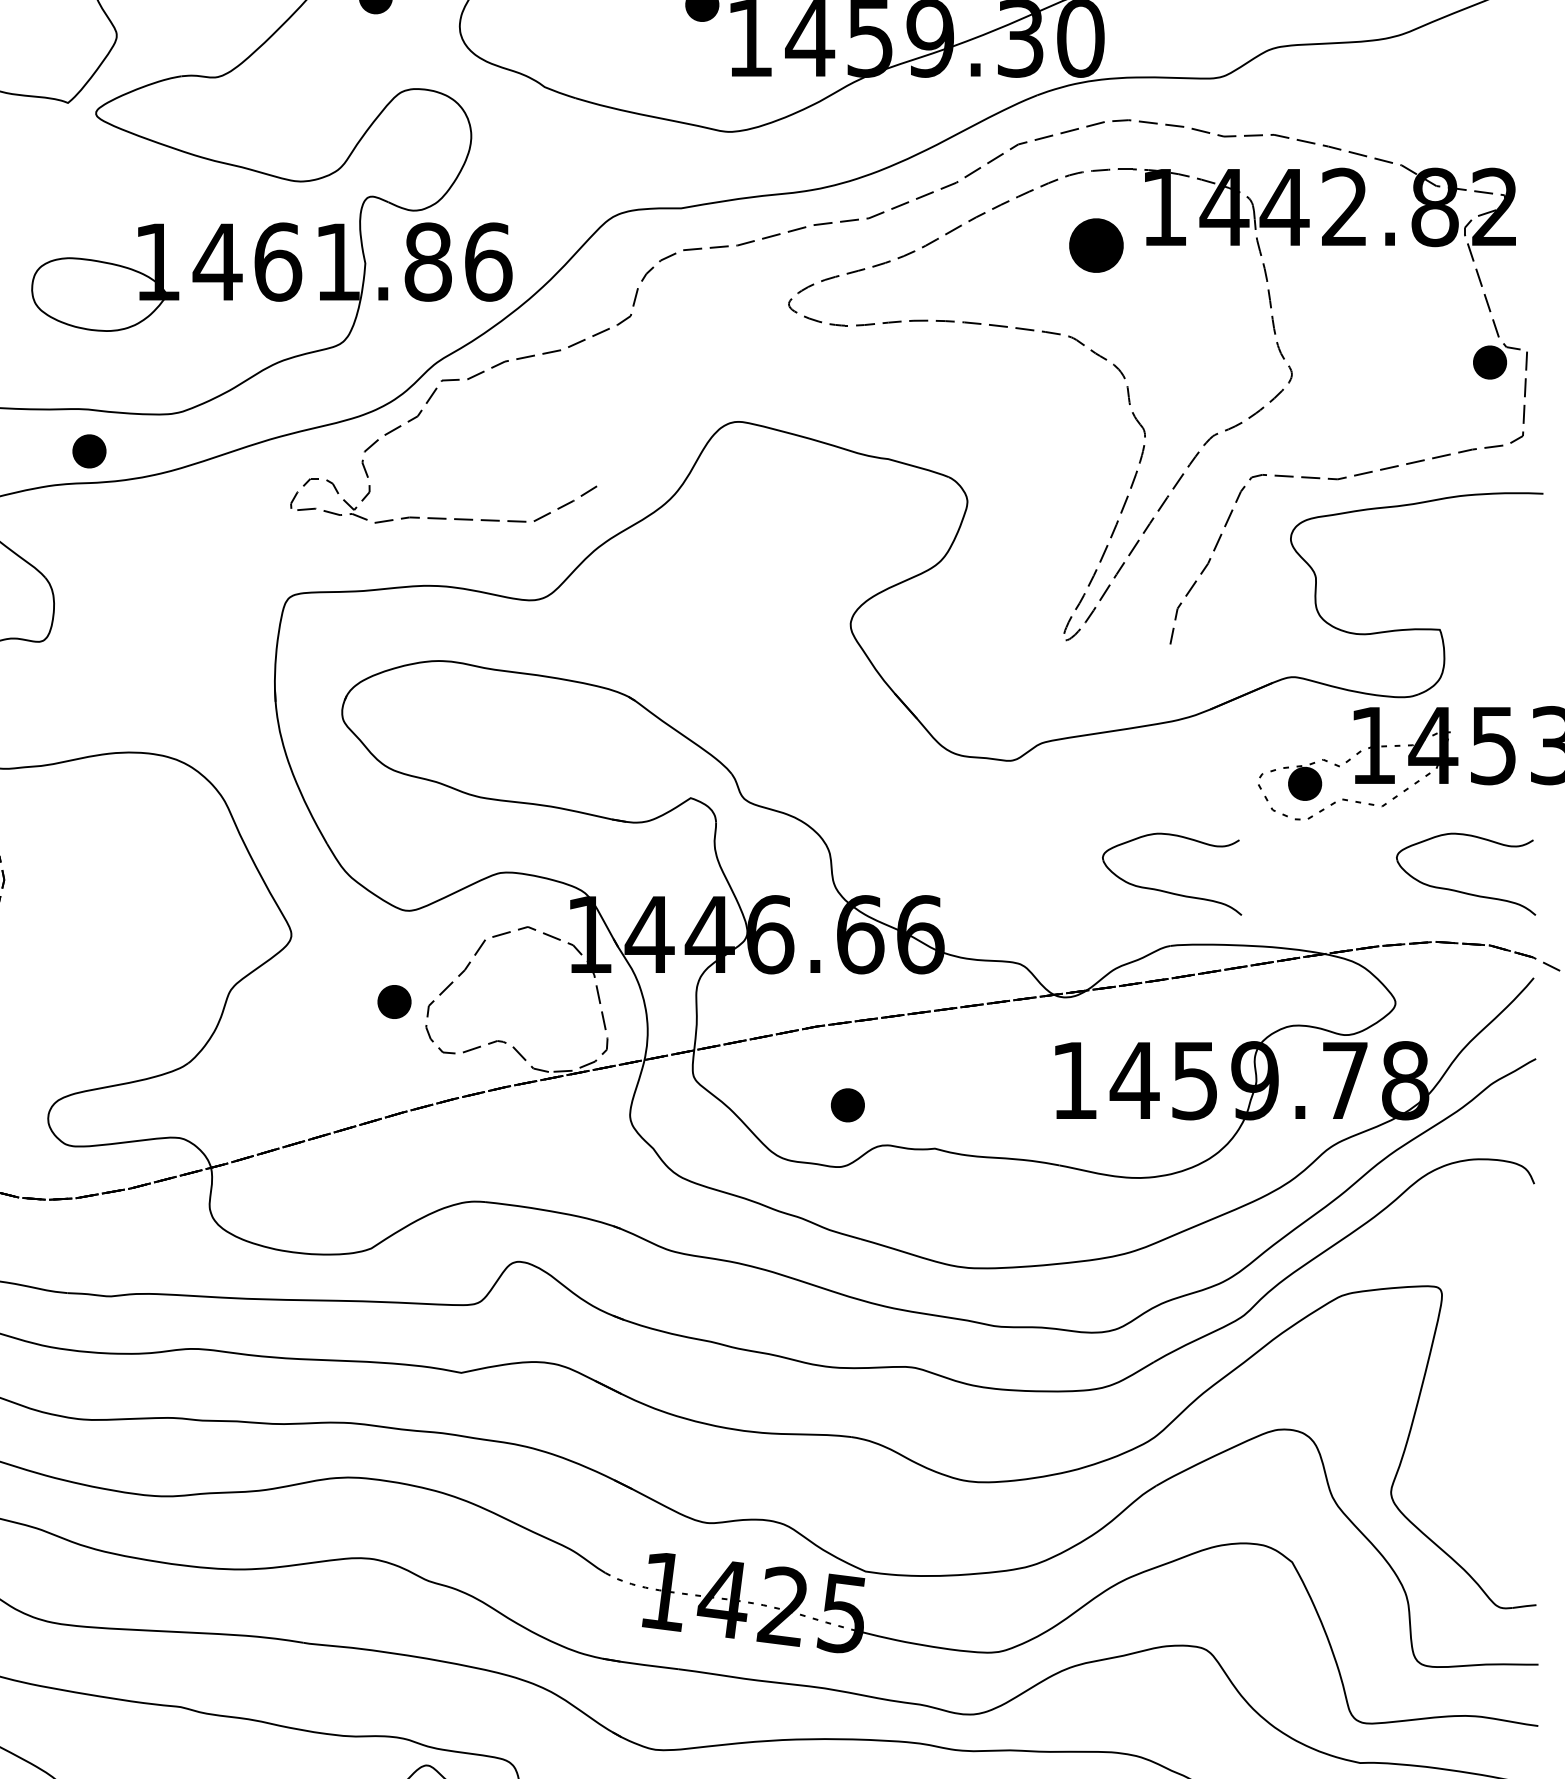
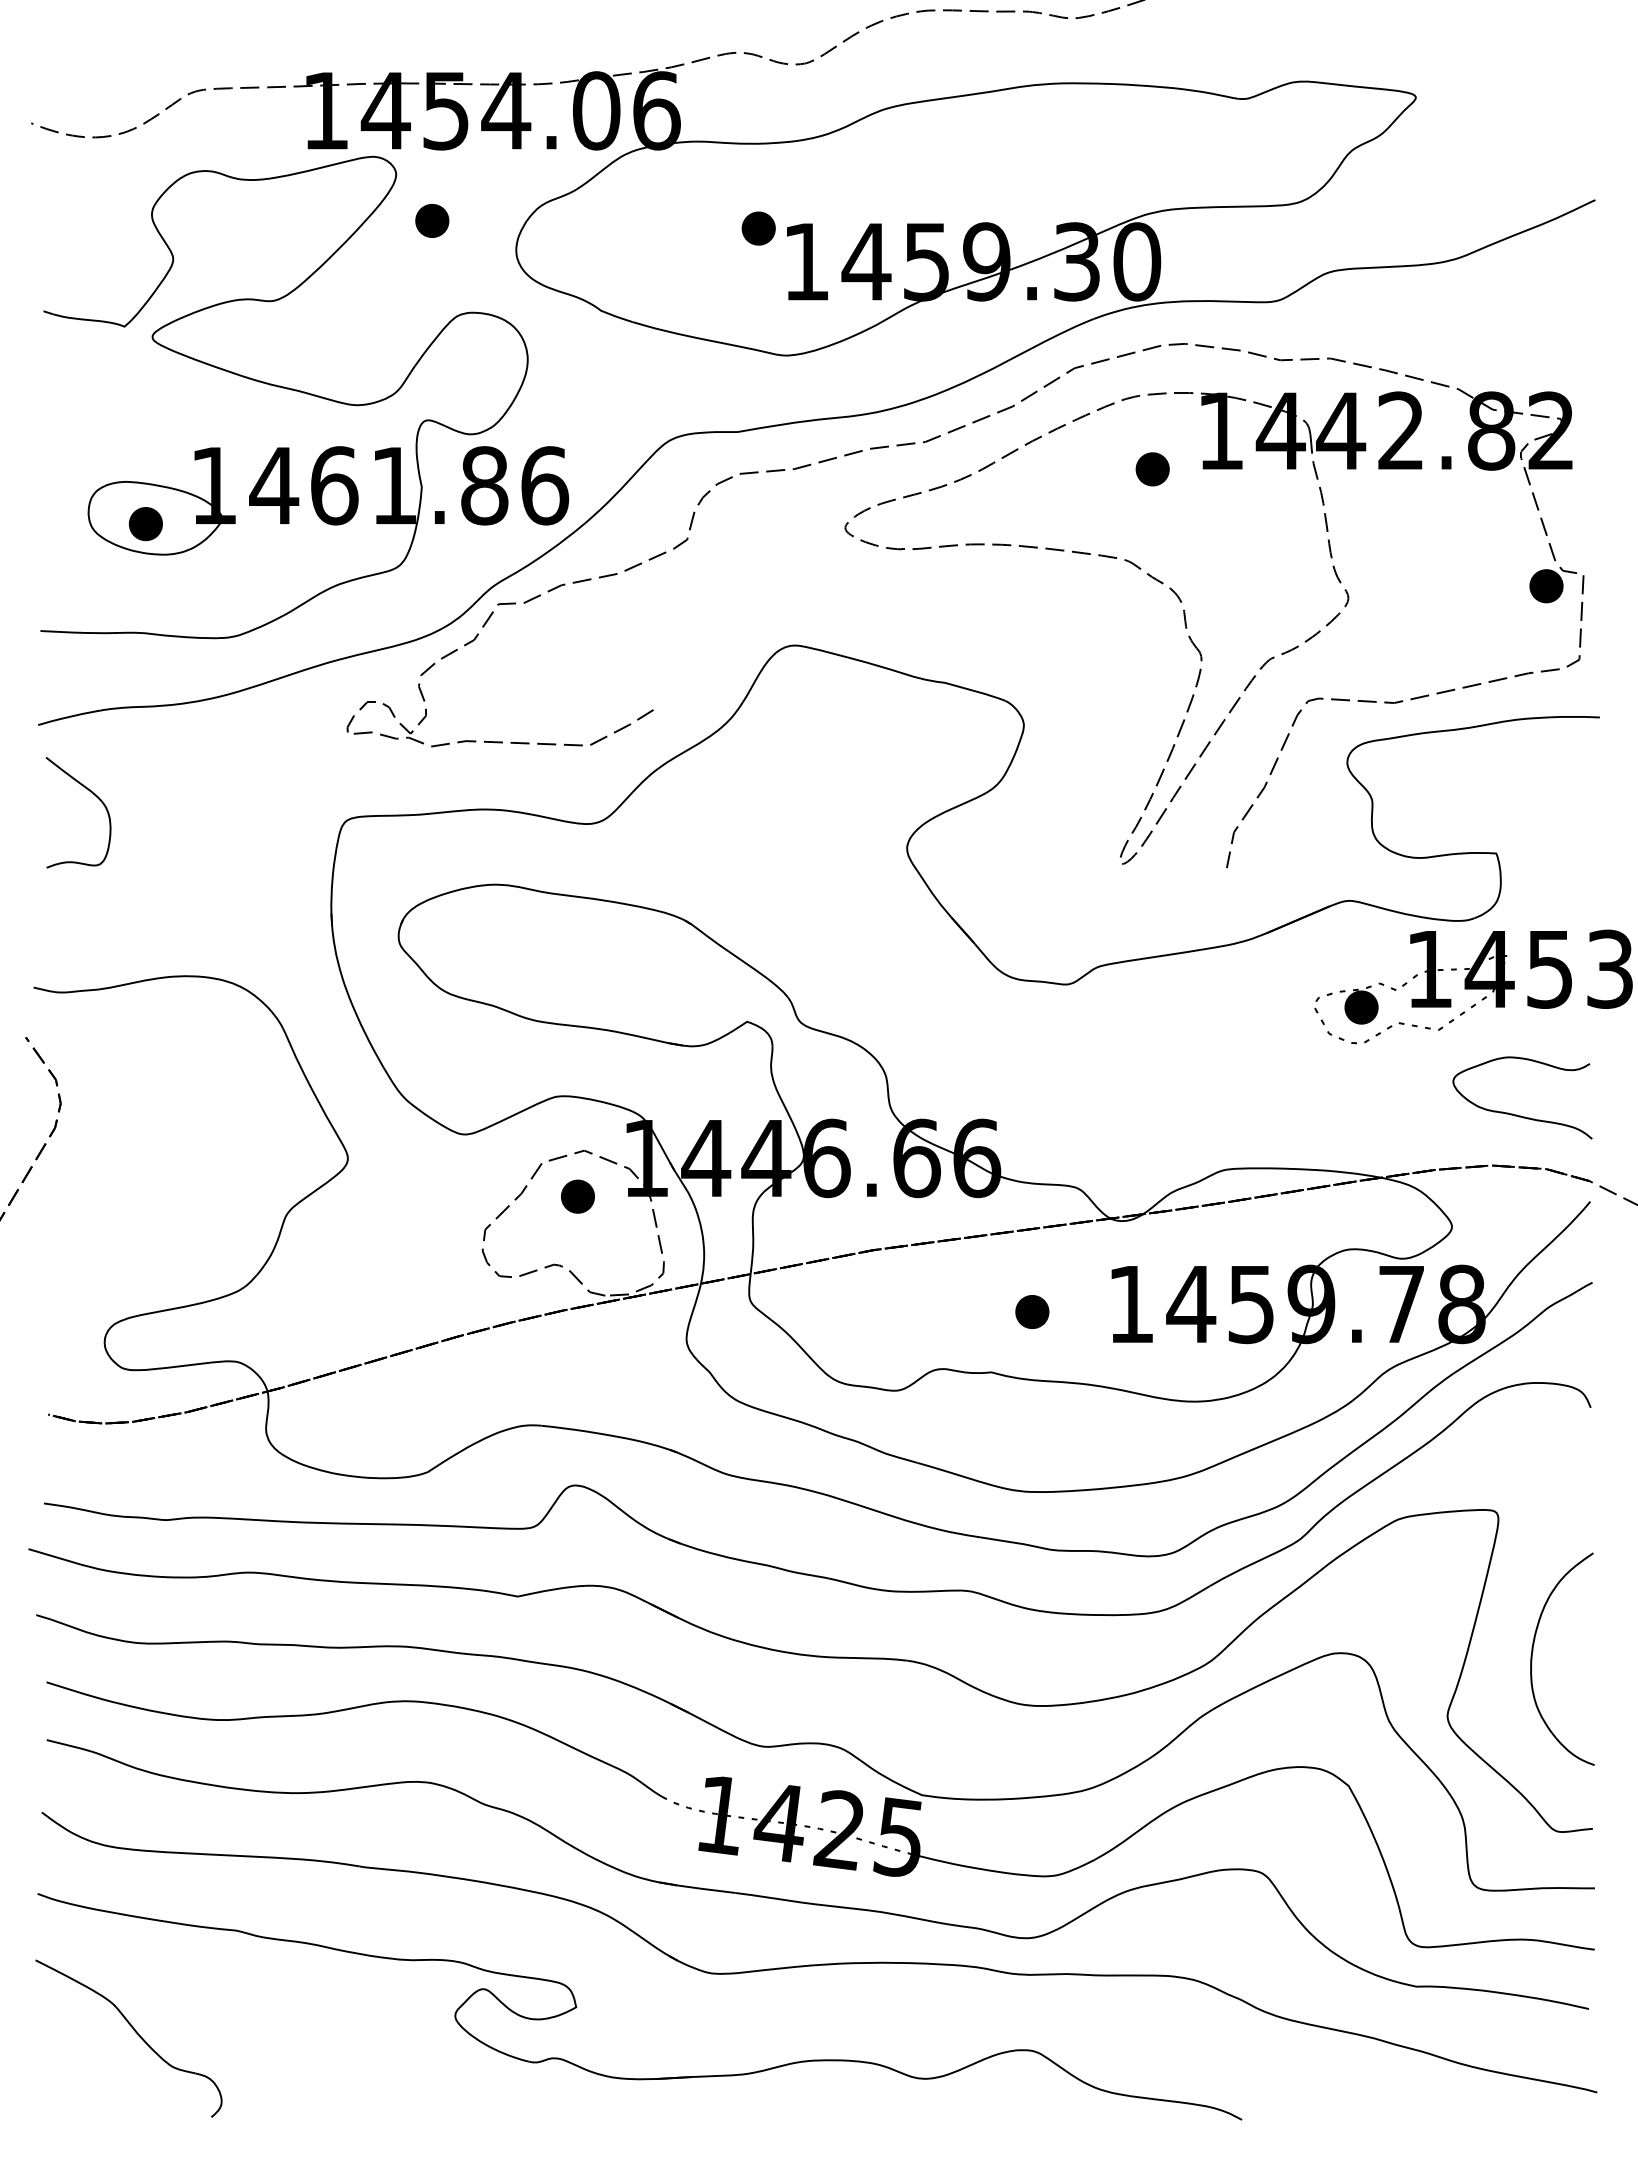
part: (1096, 245) -> (1152, 469), size x0.62
part: (89, 451) -> (145, 524), moved
part: (1166, 890) -> (1222, 1114), removed
part: (394, 1001) -> (577, 1196), moved
part: (848, 1104) -> (1032, 1311), moved
part: (1477, 1427) -> (1533, 1651), added

